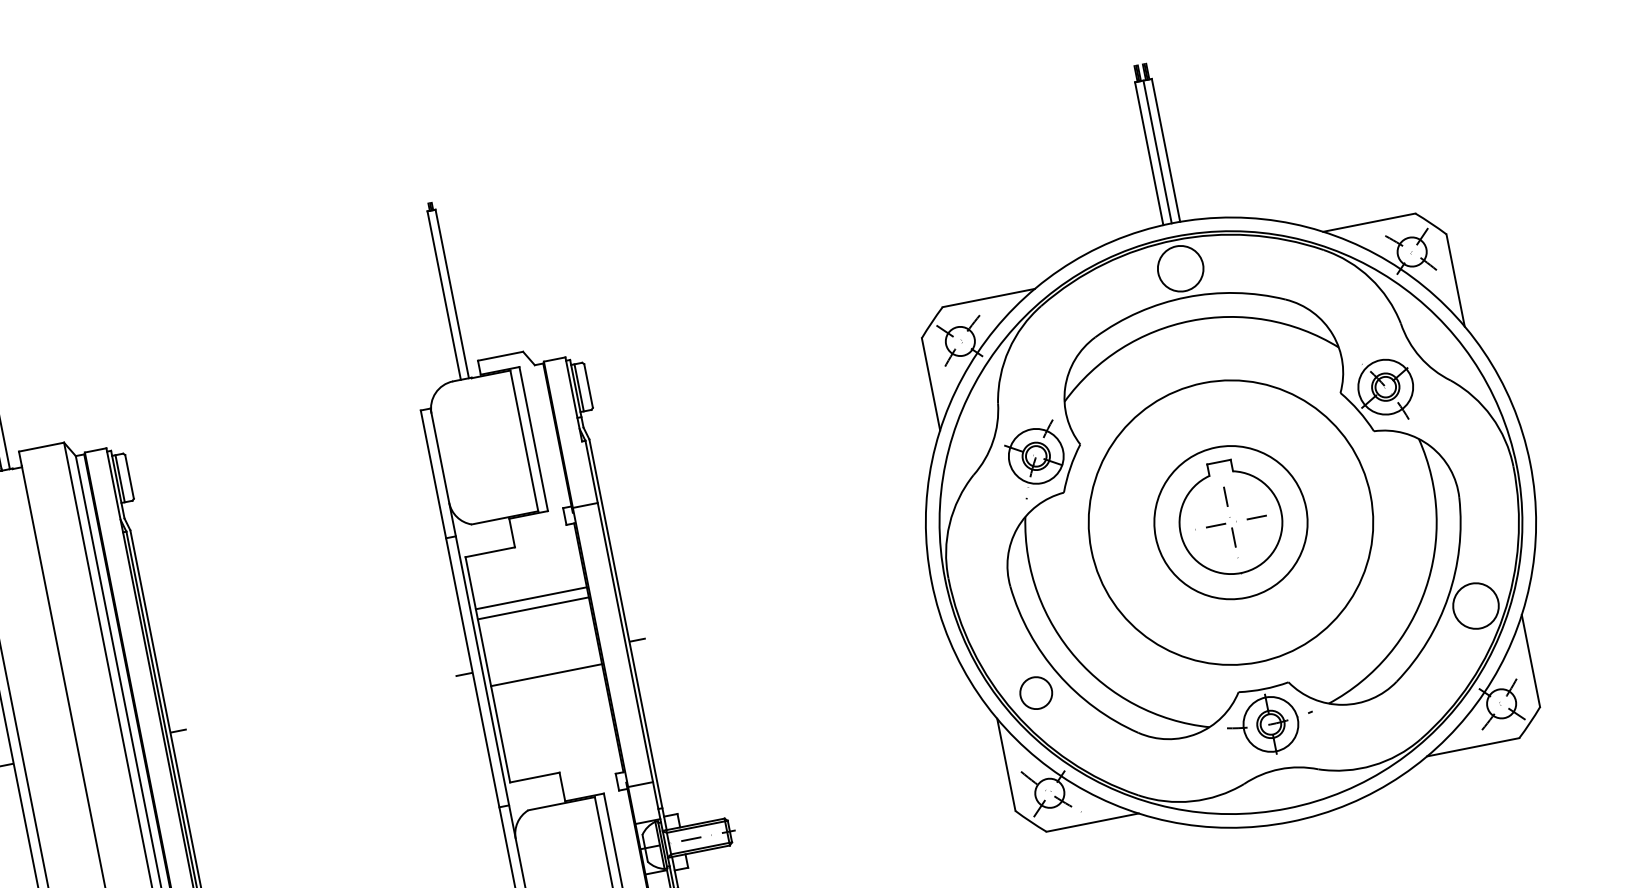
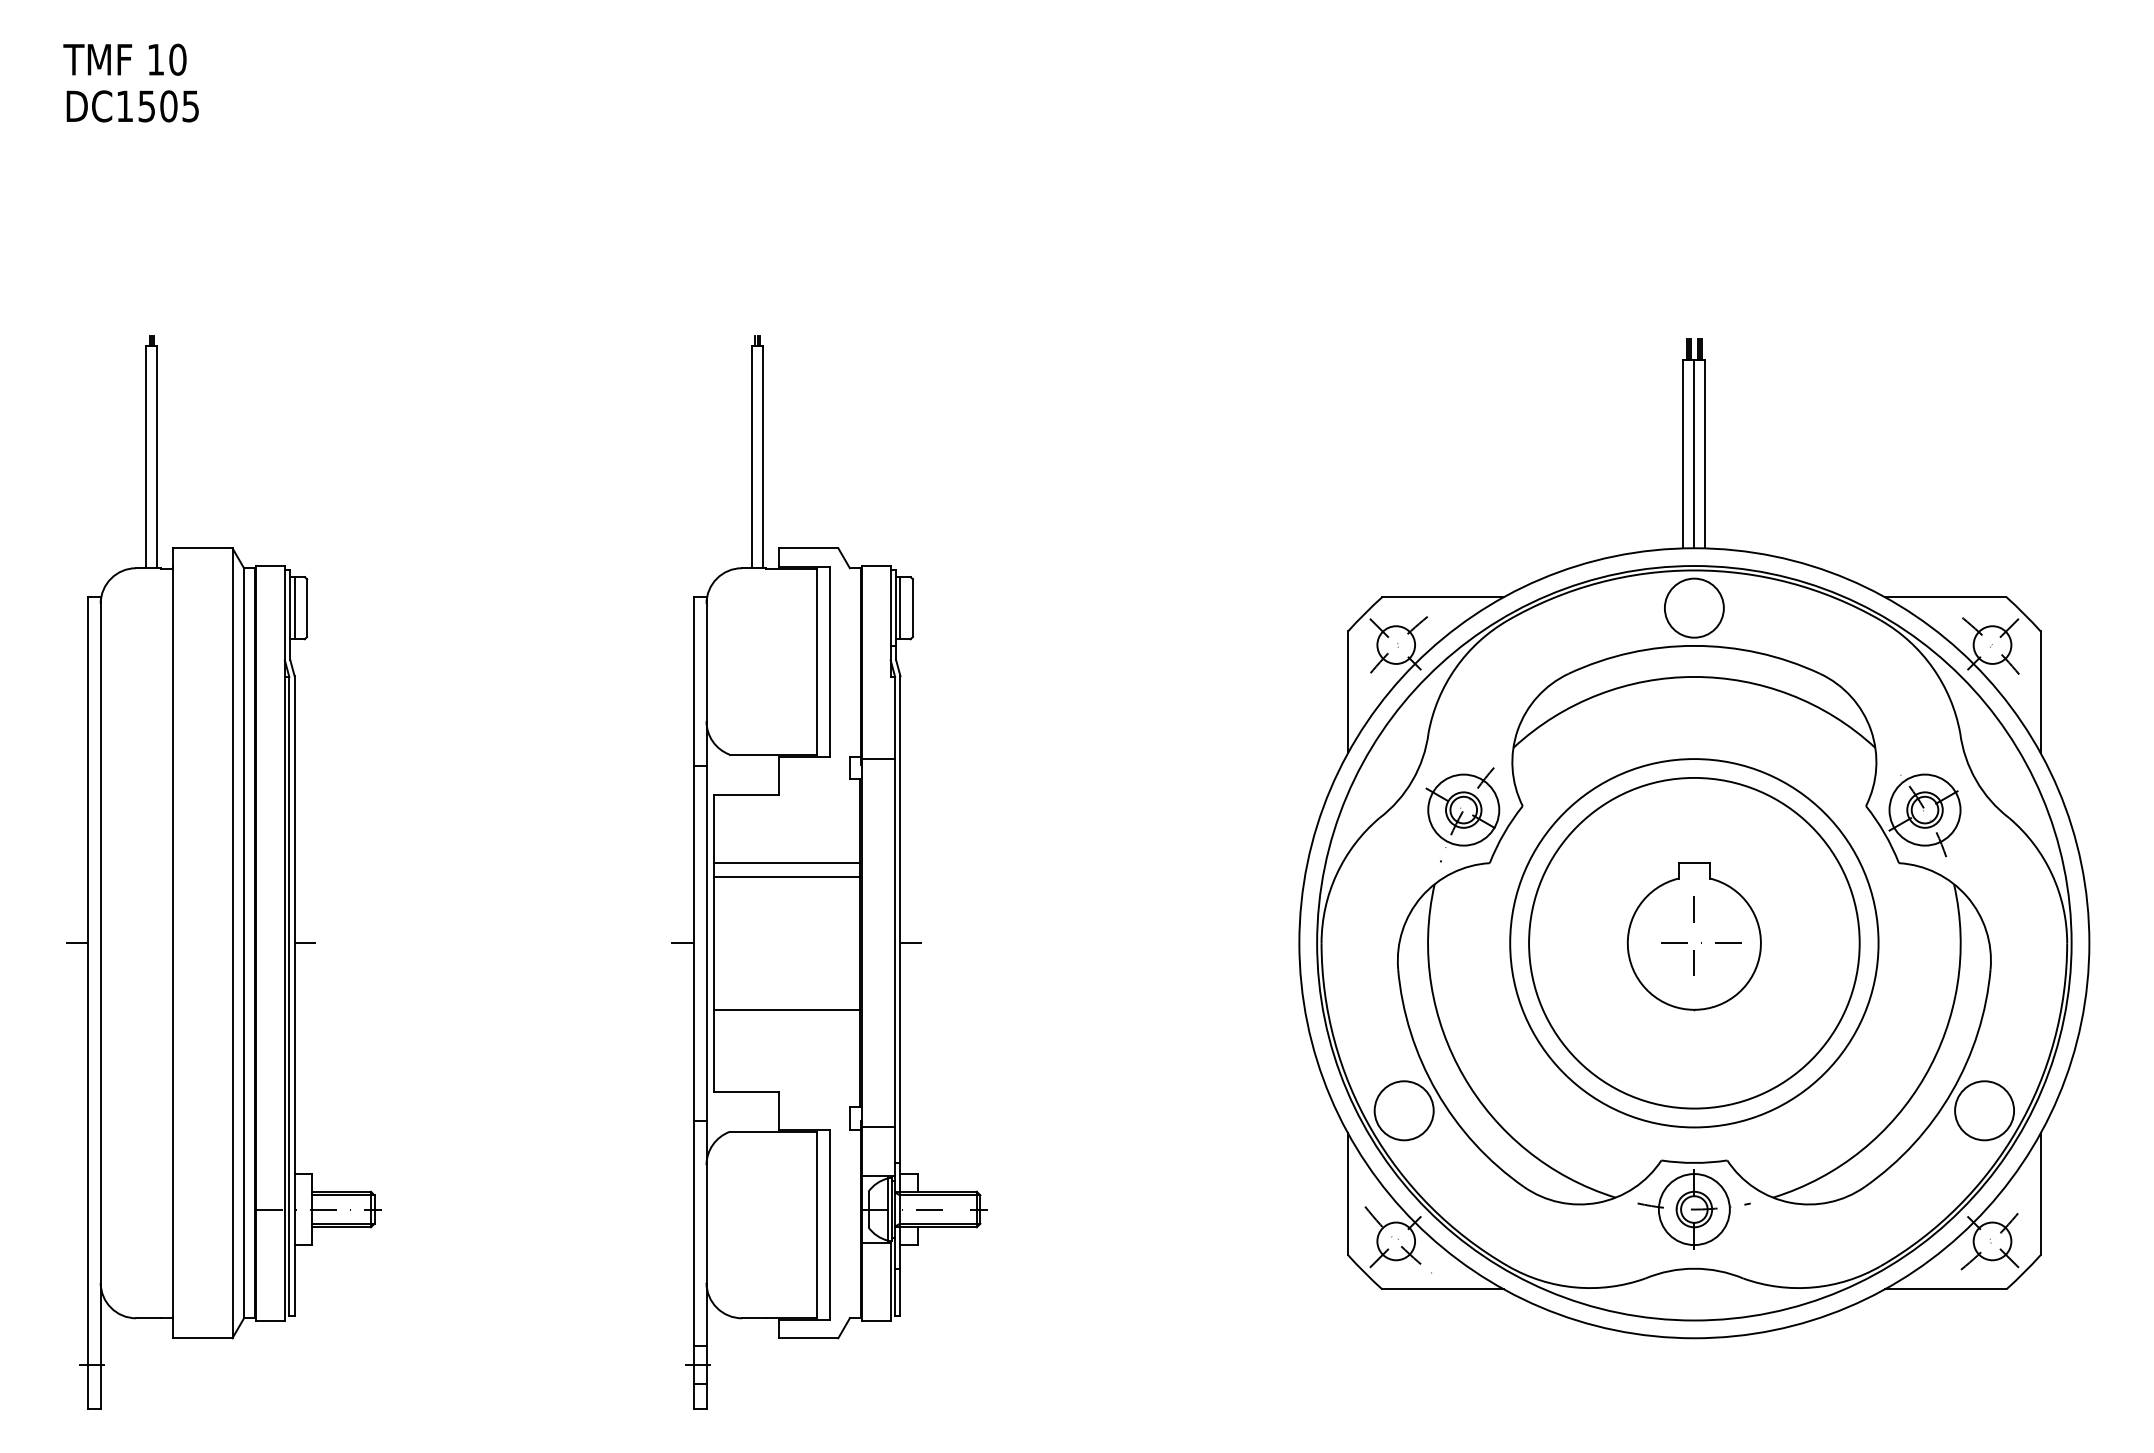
circle: (1230, 522) -> (1694, 942), size x1.67
line: (546, 674) -> (786, 1009), moved
circle: (1035, 693) -> (1403, 1110), size x1.43

